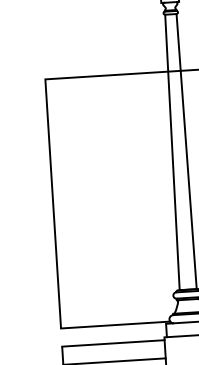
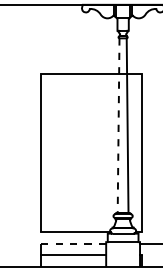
line: (172, 153) -> (118, 126), solid -> dashed
line: (114, 342) -> (74, 243), solid -> dashed

